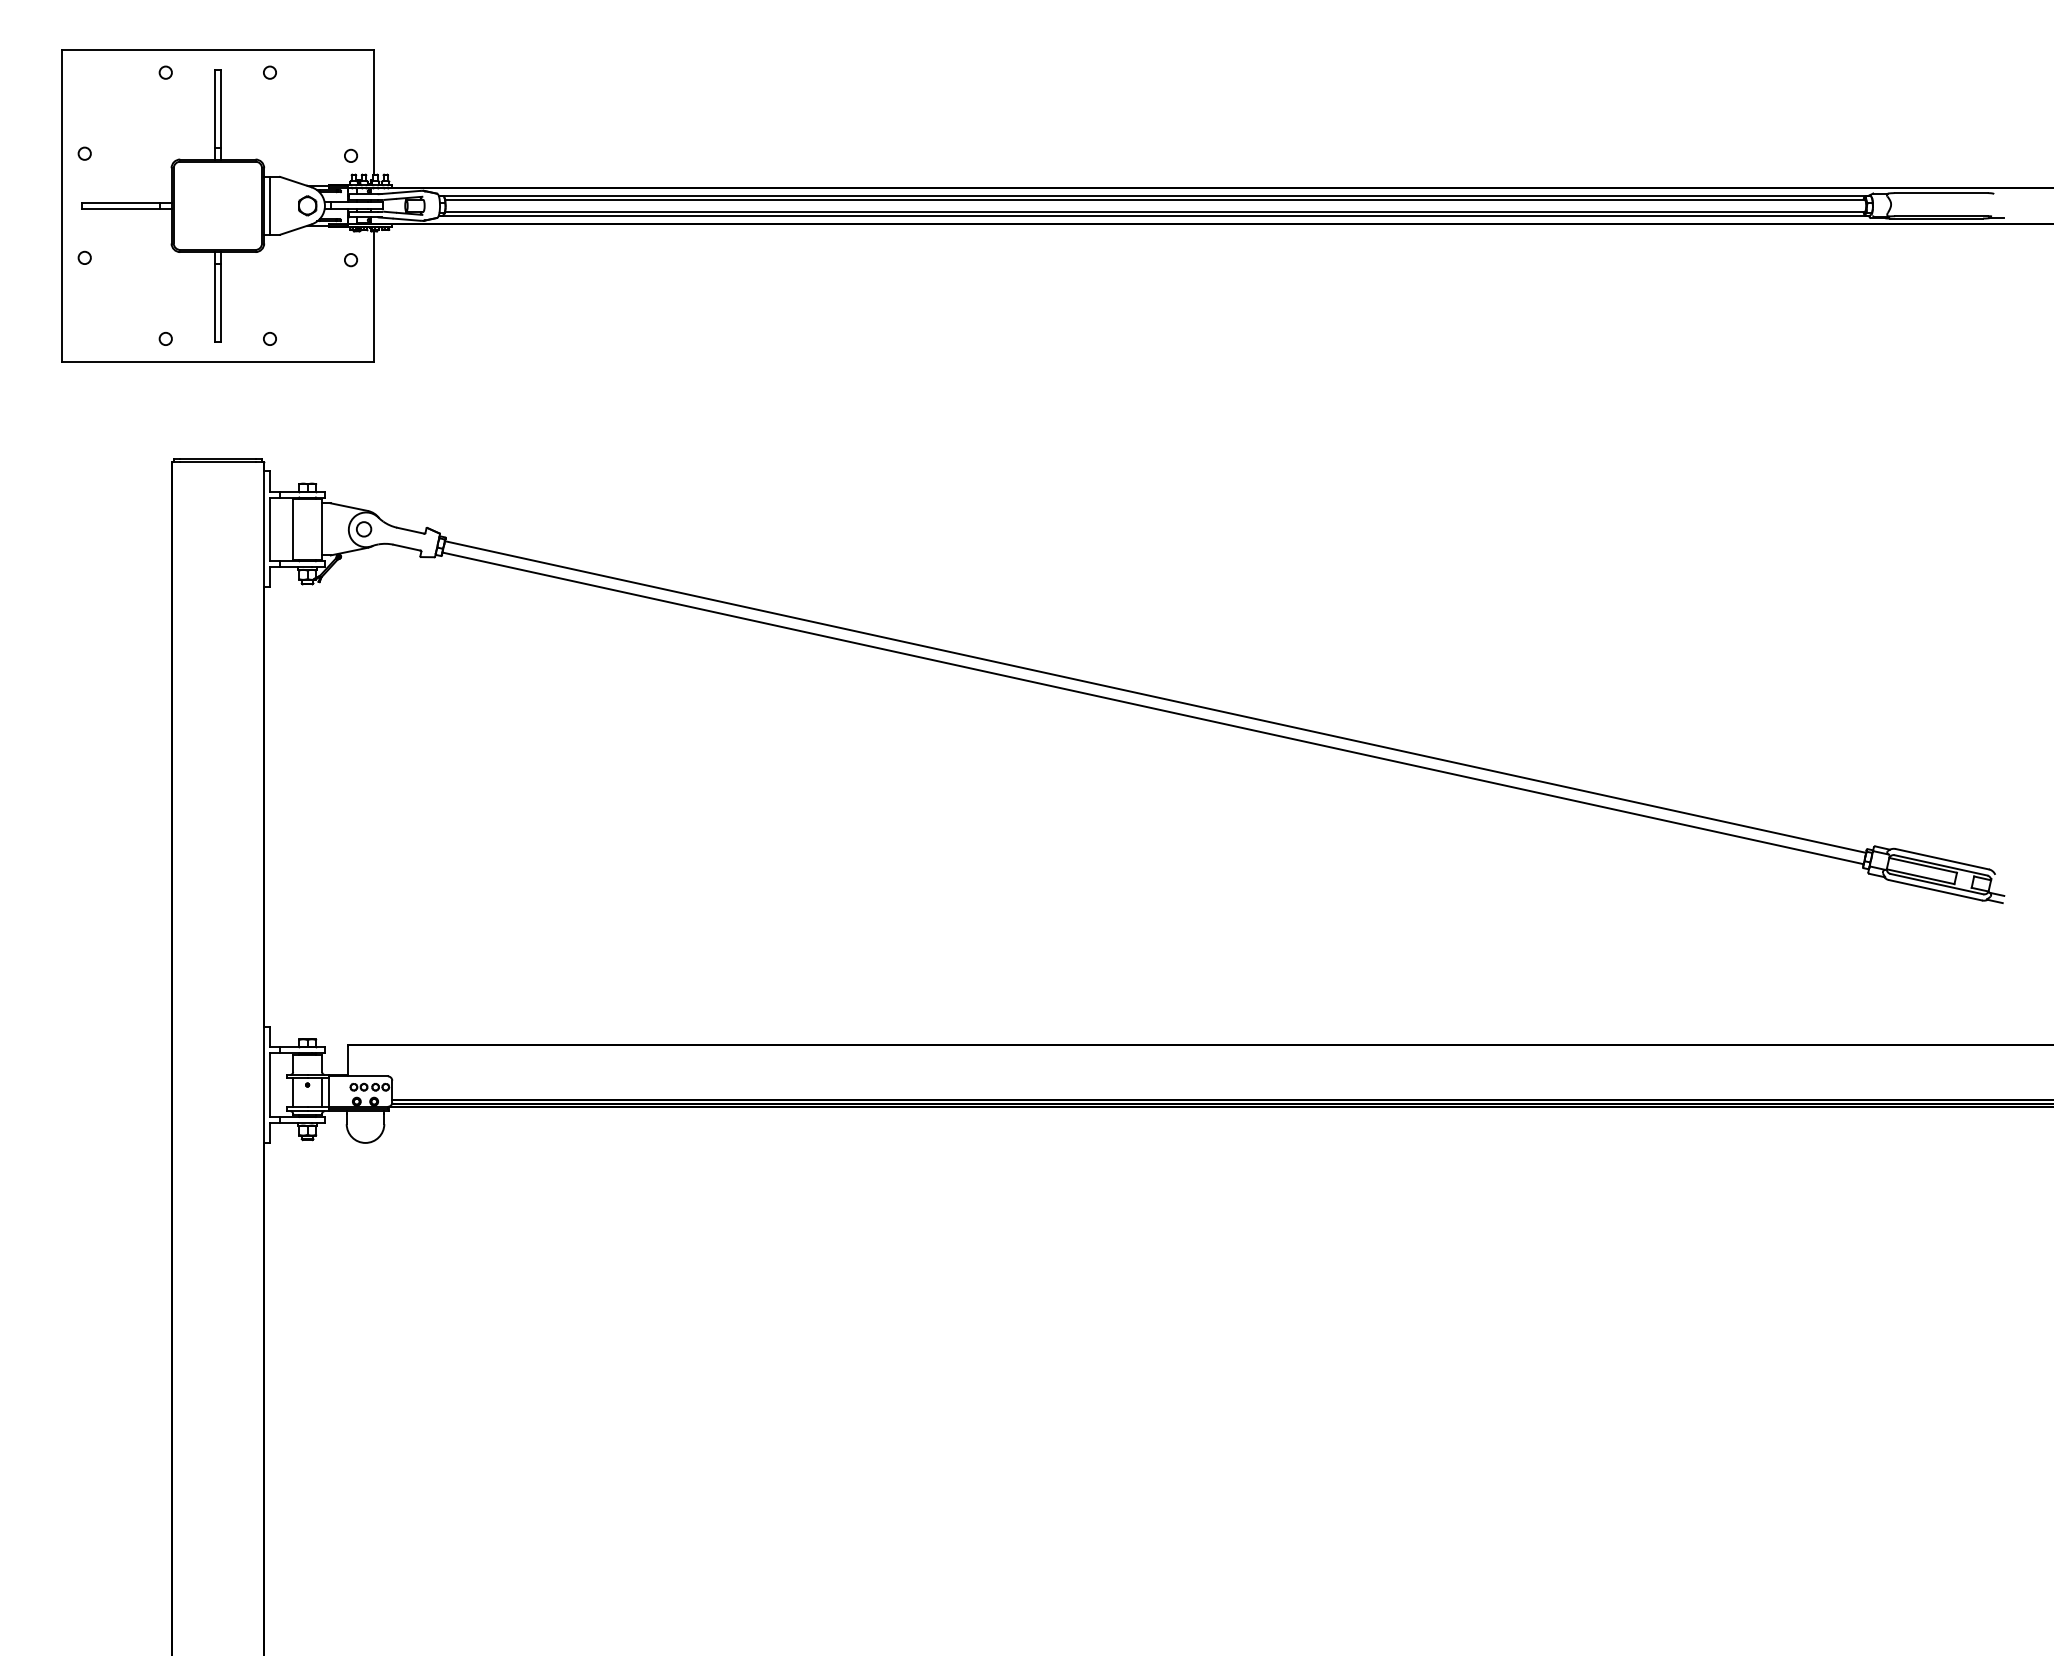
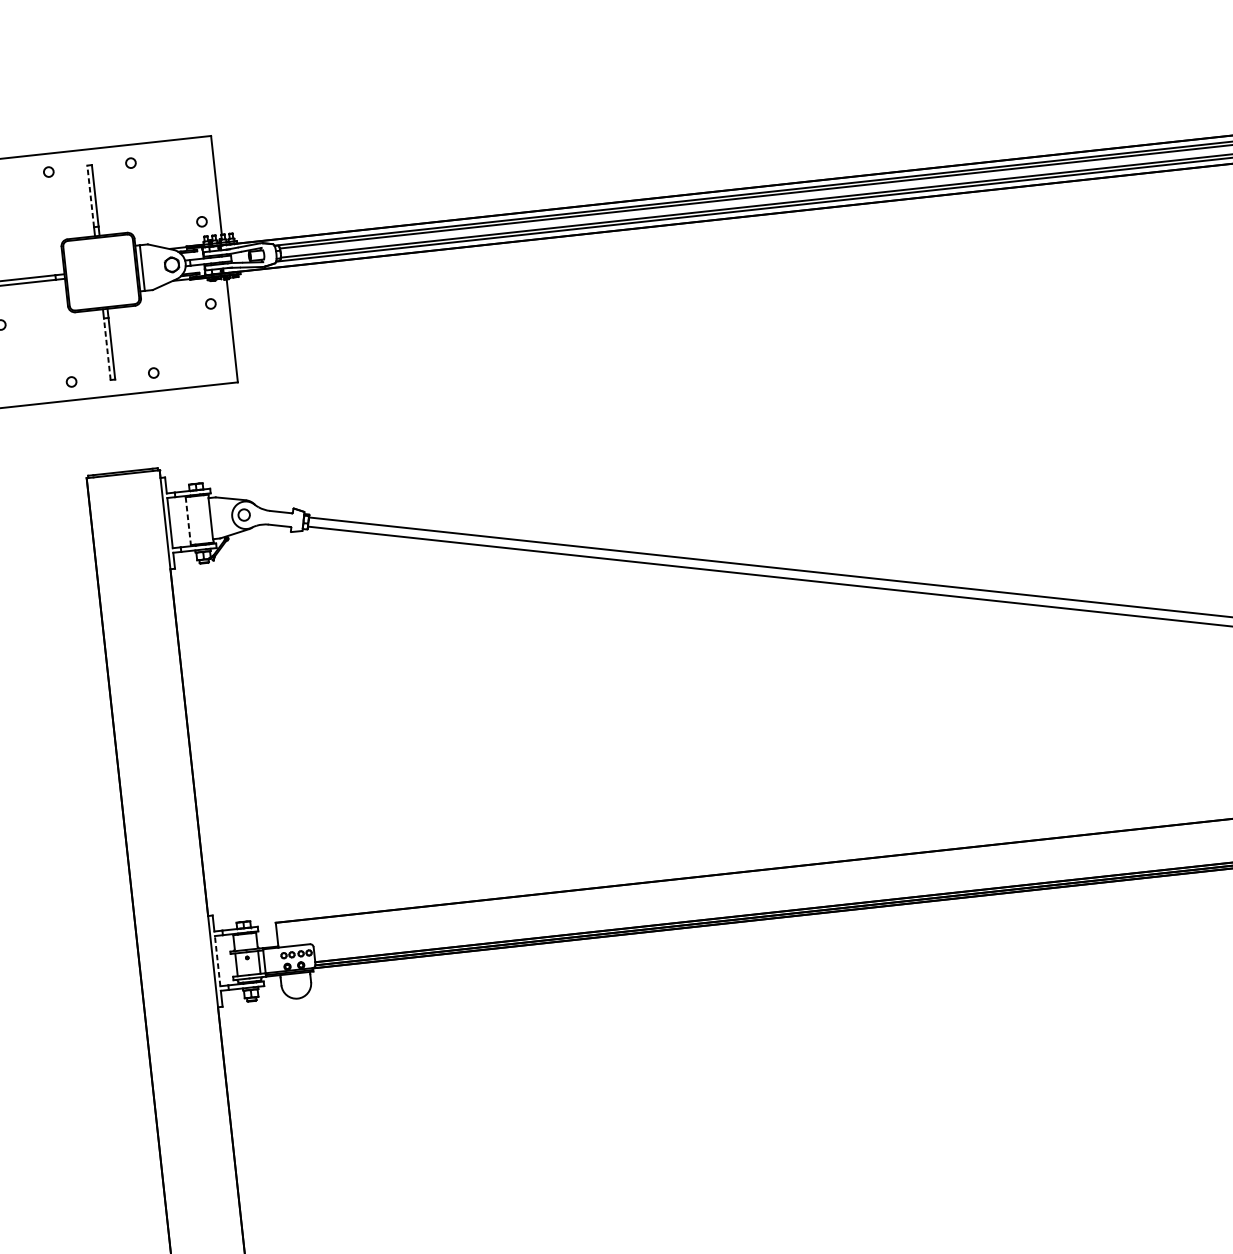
line: (215, 108) -> (91, 196), solid -> dashed
line: (215, 302) -> (107, 348), solid -> dashed
line: (293, 529) -> (188, 521), solid -> dashed
line: (270, 1085) -> (218, 961), solid -> dashed

